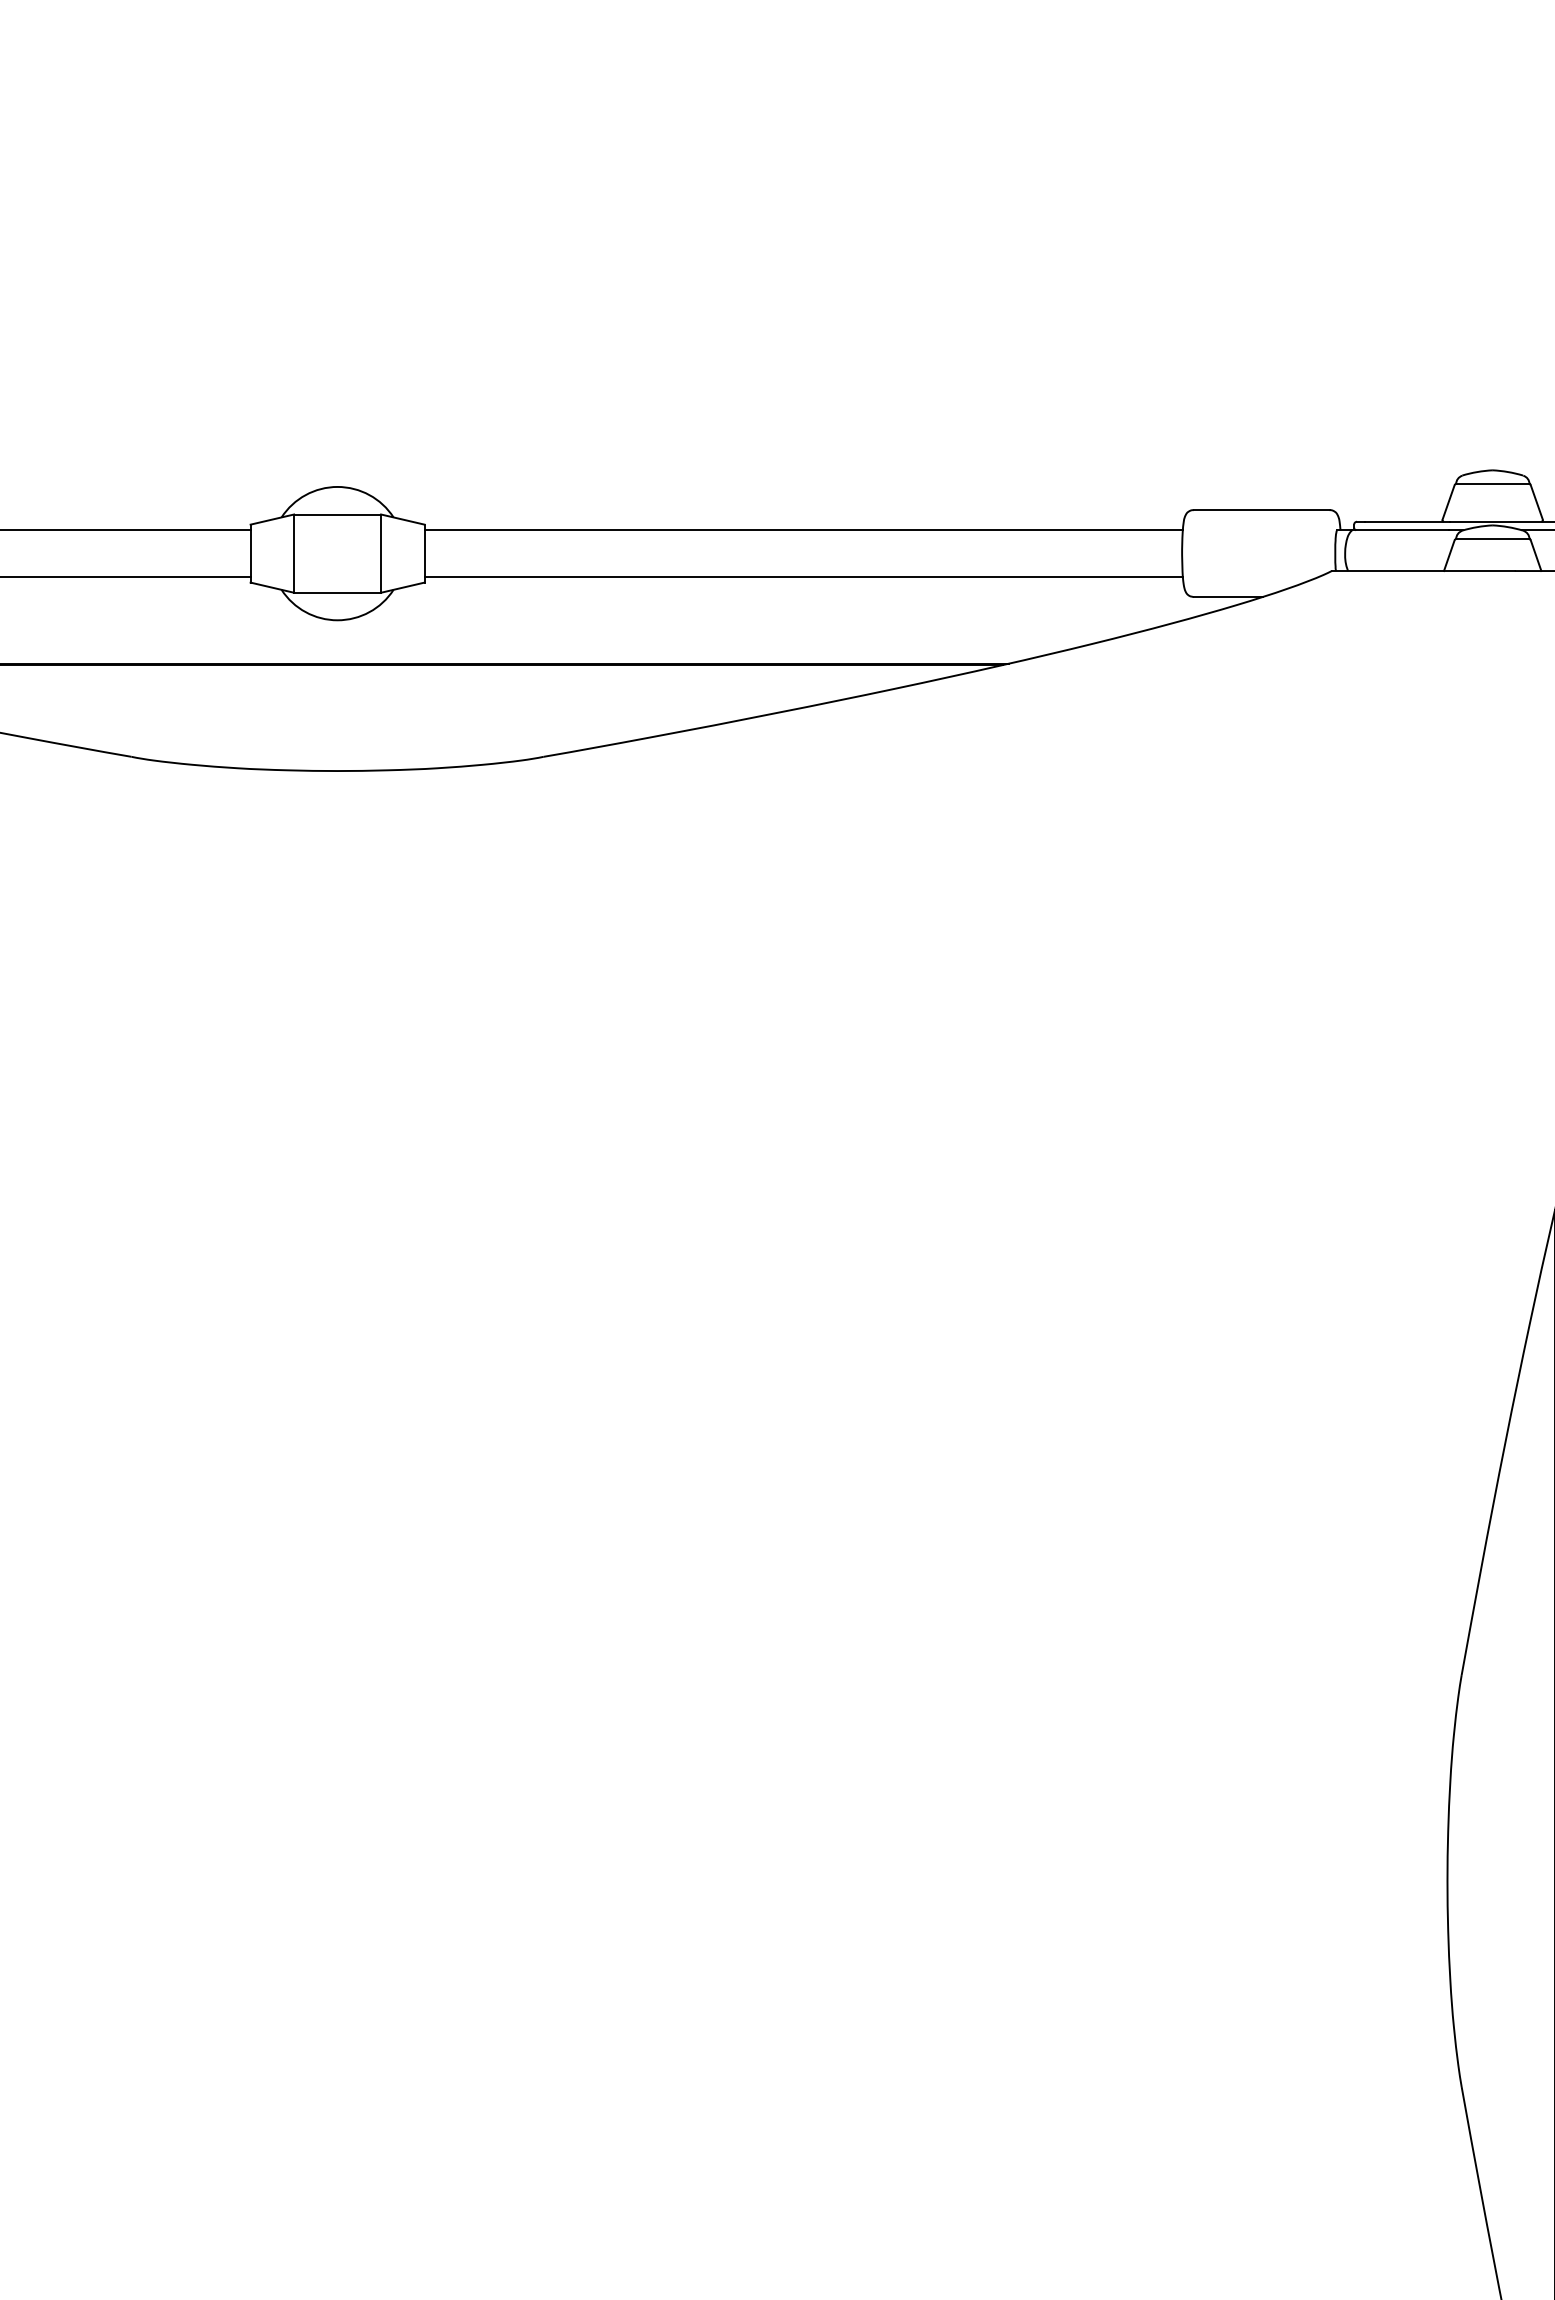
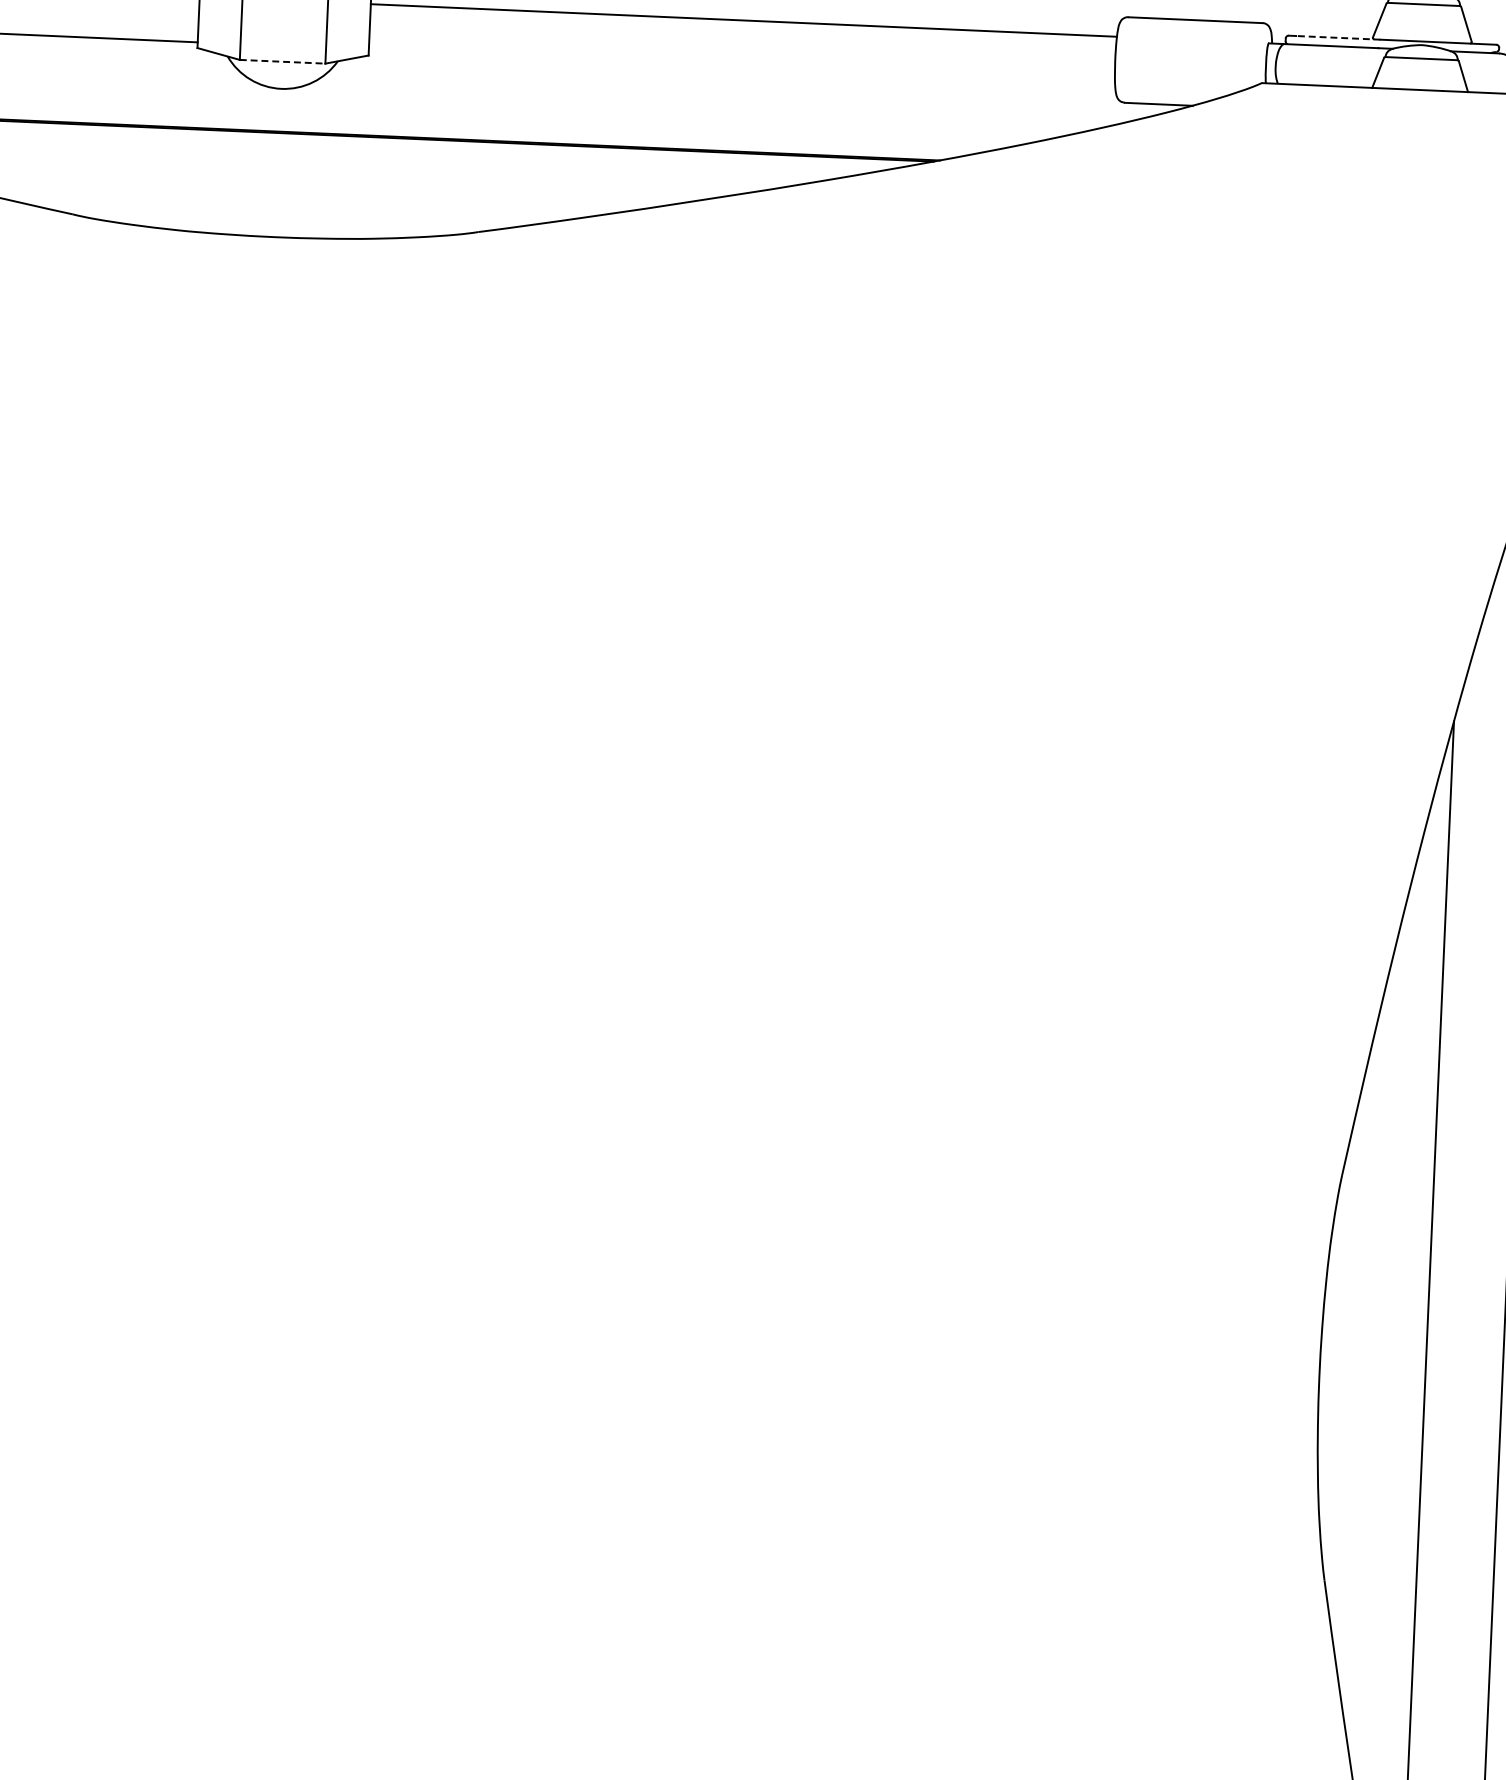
line: (1407, 521) -> (1338, 37), solid -> dashed
line: (803, 576) -> (741, 65), removed
line: (338, 592) -> (283, 61), solid -> dashed

